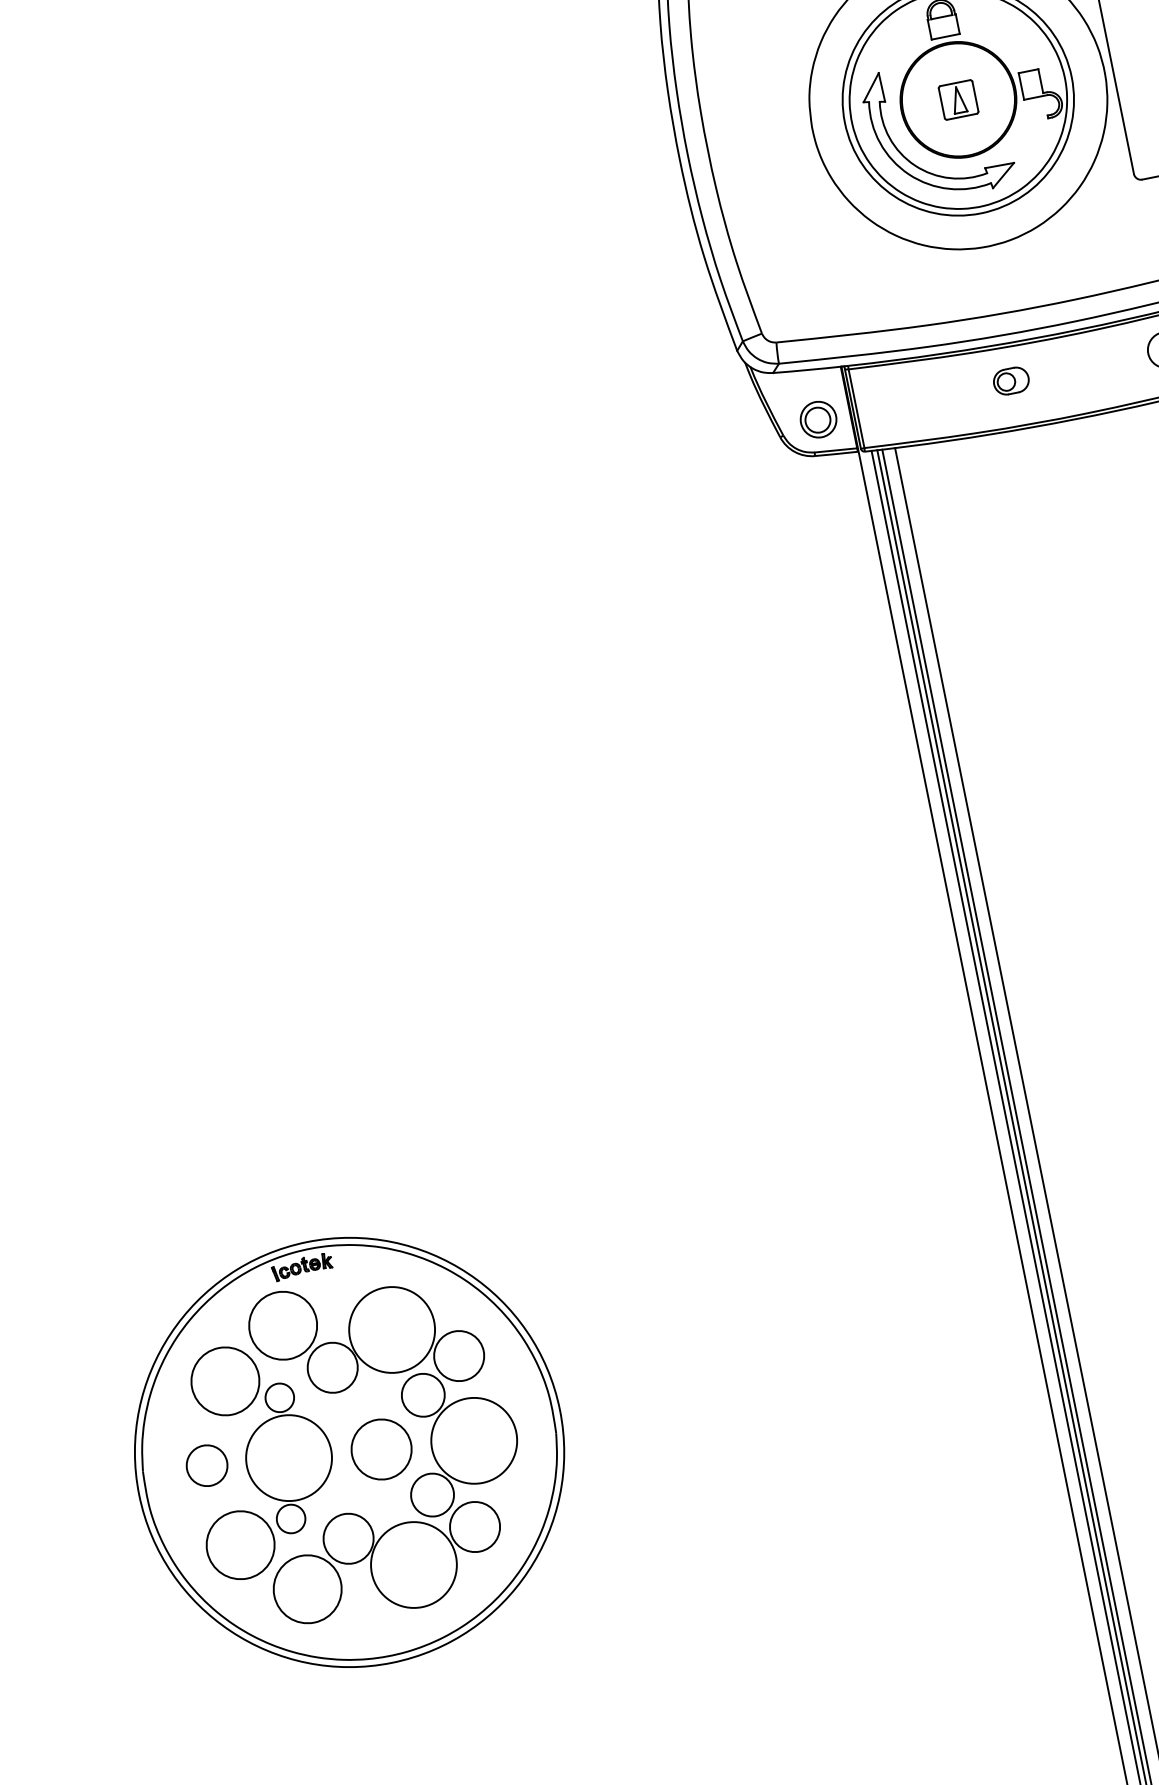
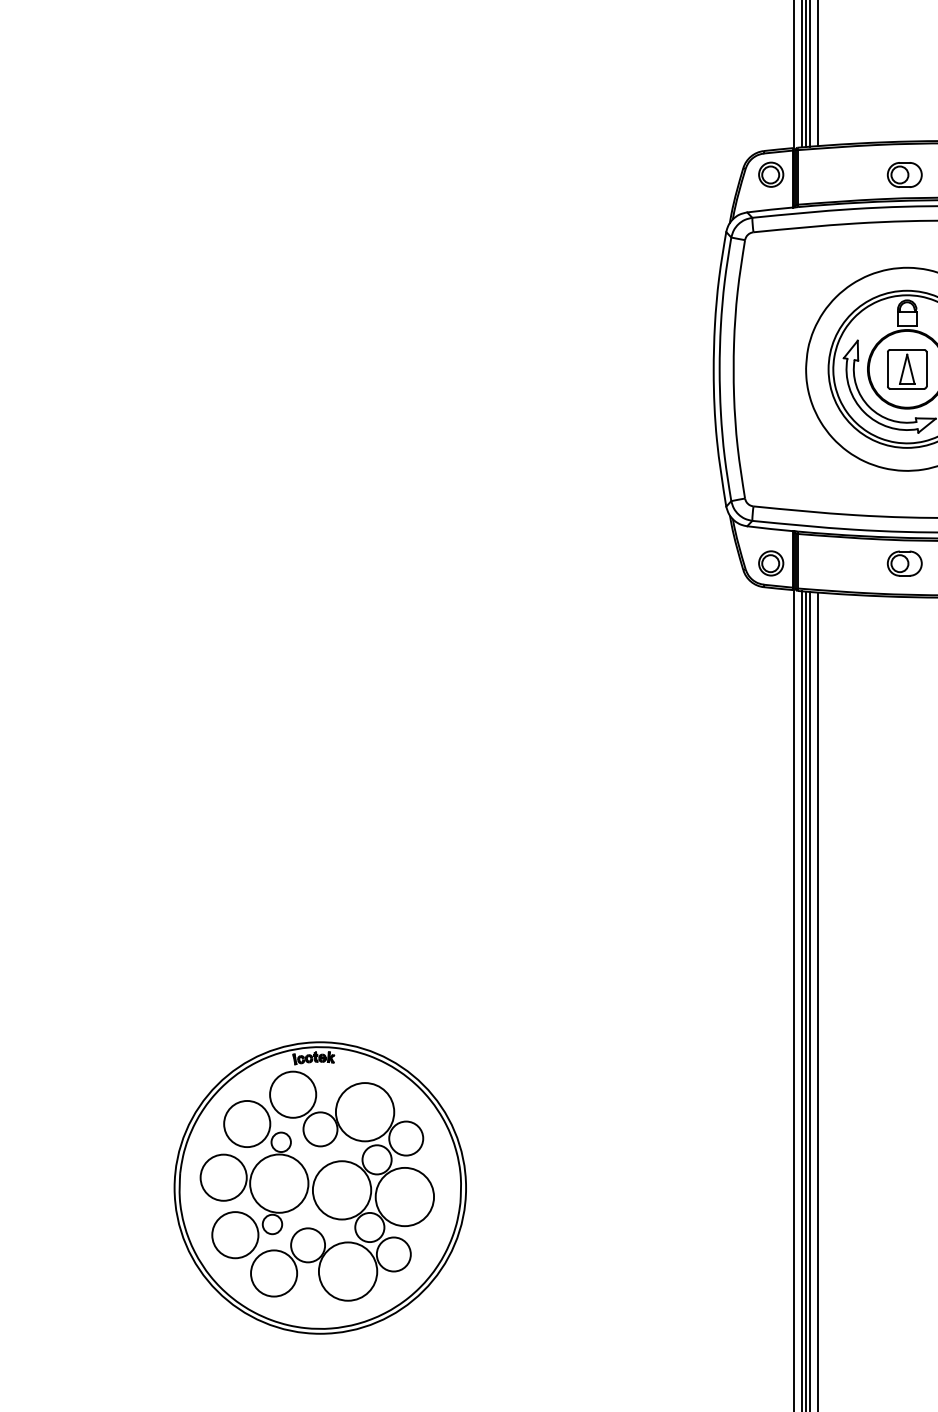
part: (958, 100) -> (907, 369), size x1.67
part: (1011, 380) -> (904, 563), size x1.43
circle: (380, 1449) -> (341, 1190), size x1.43
circle: (206, 1465) -> (223, 1177), size x1.67

